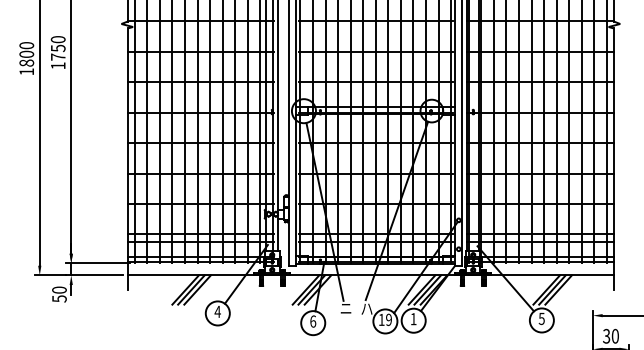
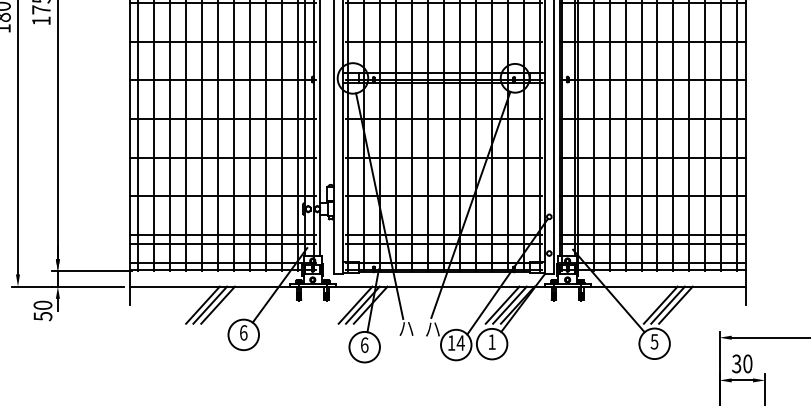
text: (345, 308) -> (405, 328), ニ -> ハ
text: (217, 311) -> (243, 332), 4 -> 6
text: (388, 319) -> (460, 342), 19 -> 14

